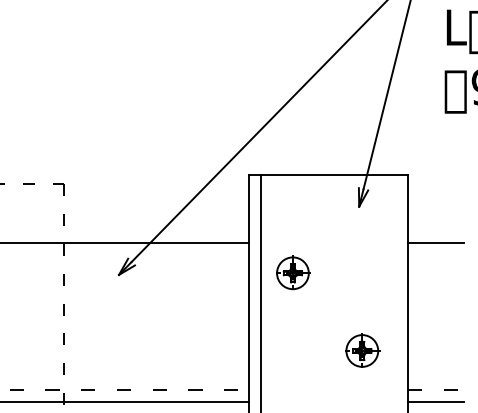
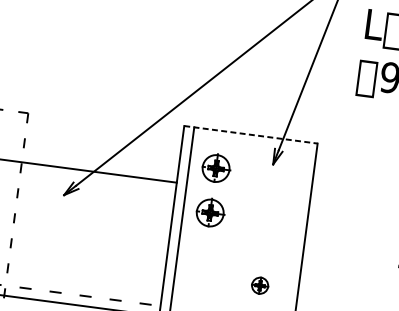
line: (329, 175) -> (251, 134), solid -> dashed
part: (293, 219) -> (216, 167), added
line: (436, 242) -> (334, 203), removed
part: (362, 350) -> (260, 285), size x0.6

